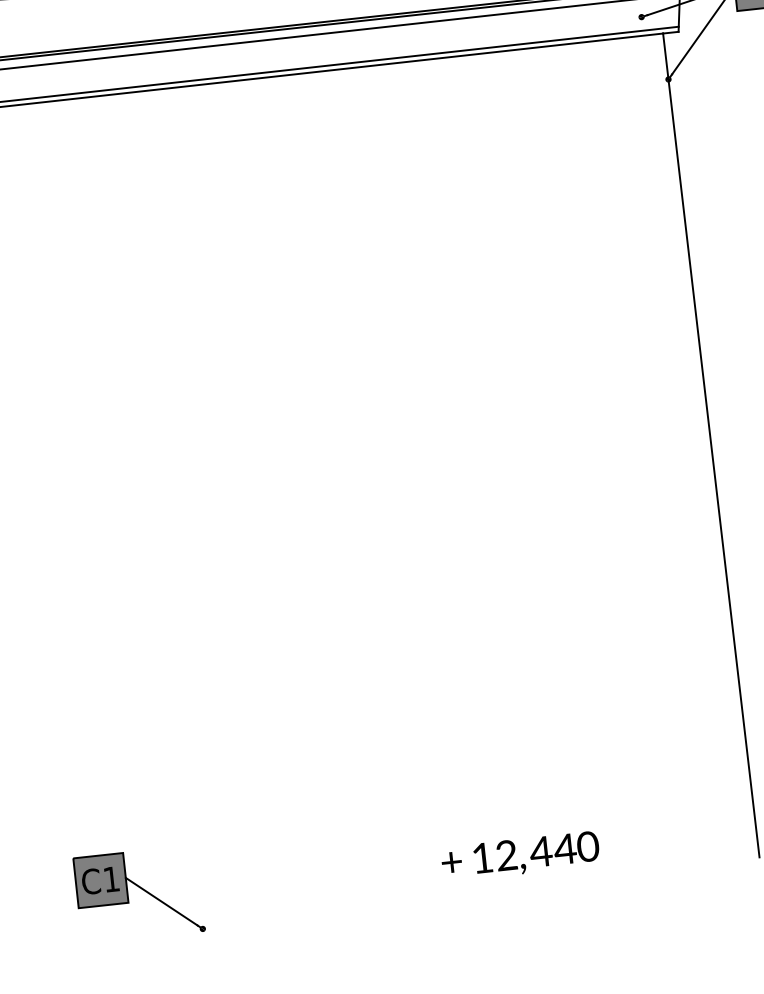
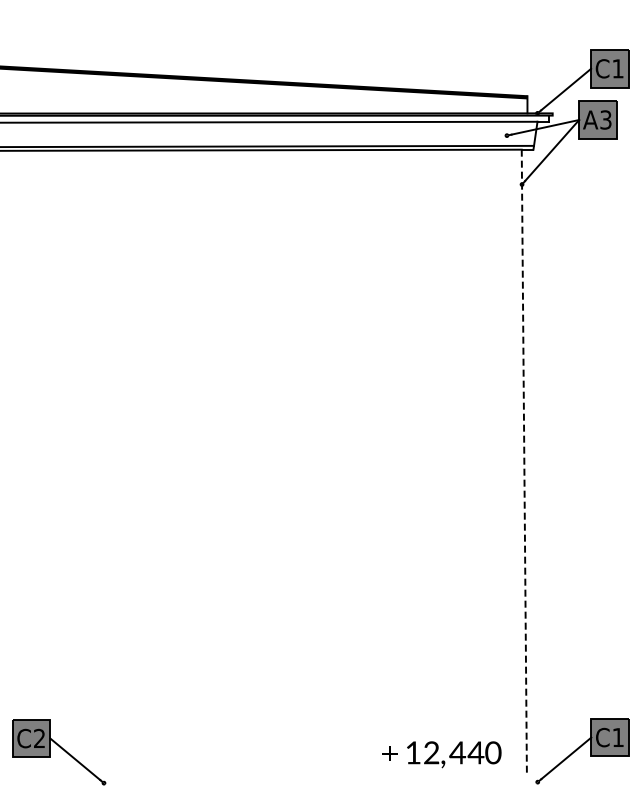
line: (711, 445) -> (524, 462), solid -> dashed
text: (519, 856) -> (441, 754), moved
text: (111, 879) -> (39, 738), C1 -> C2

